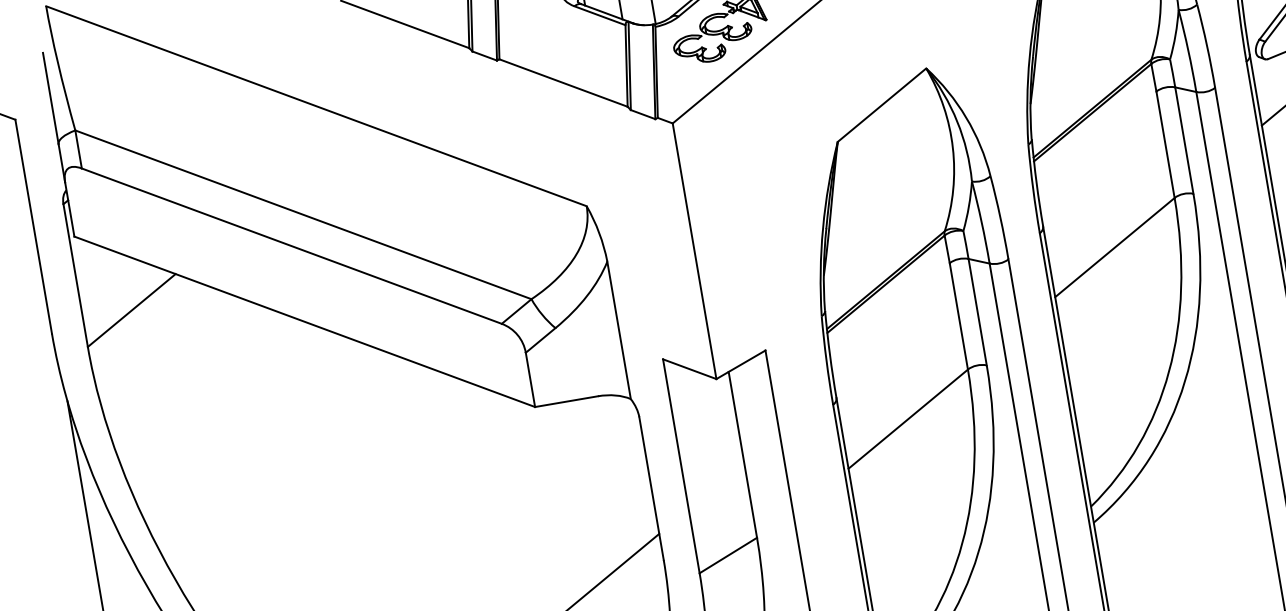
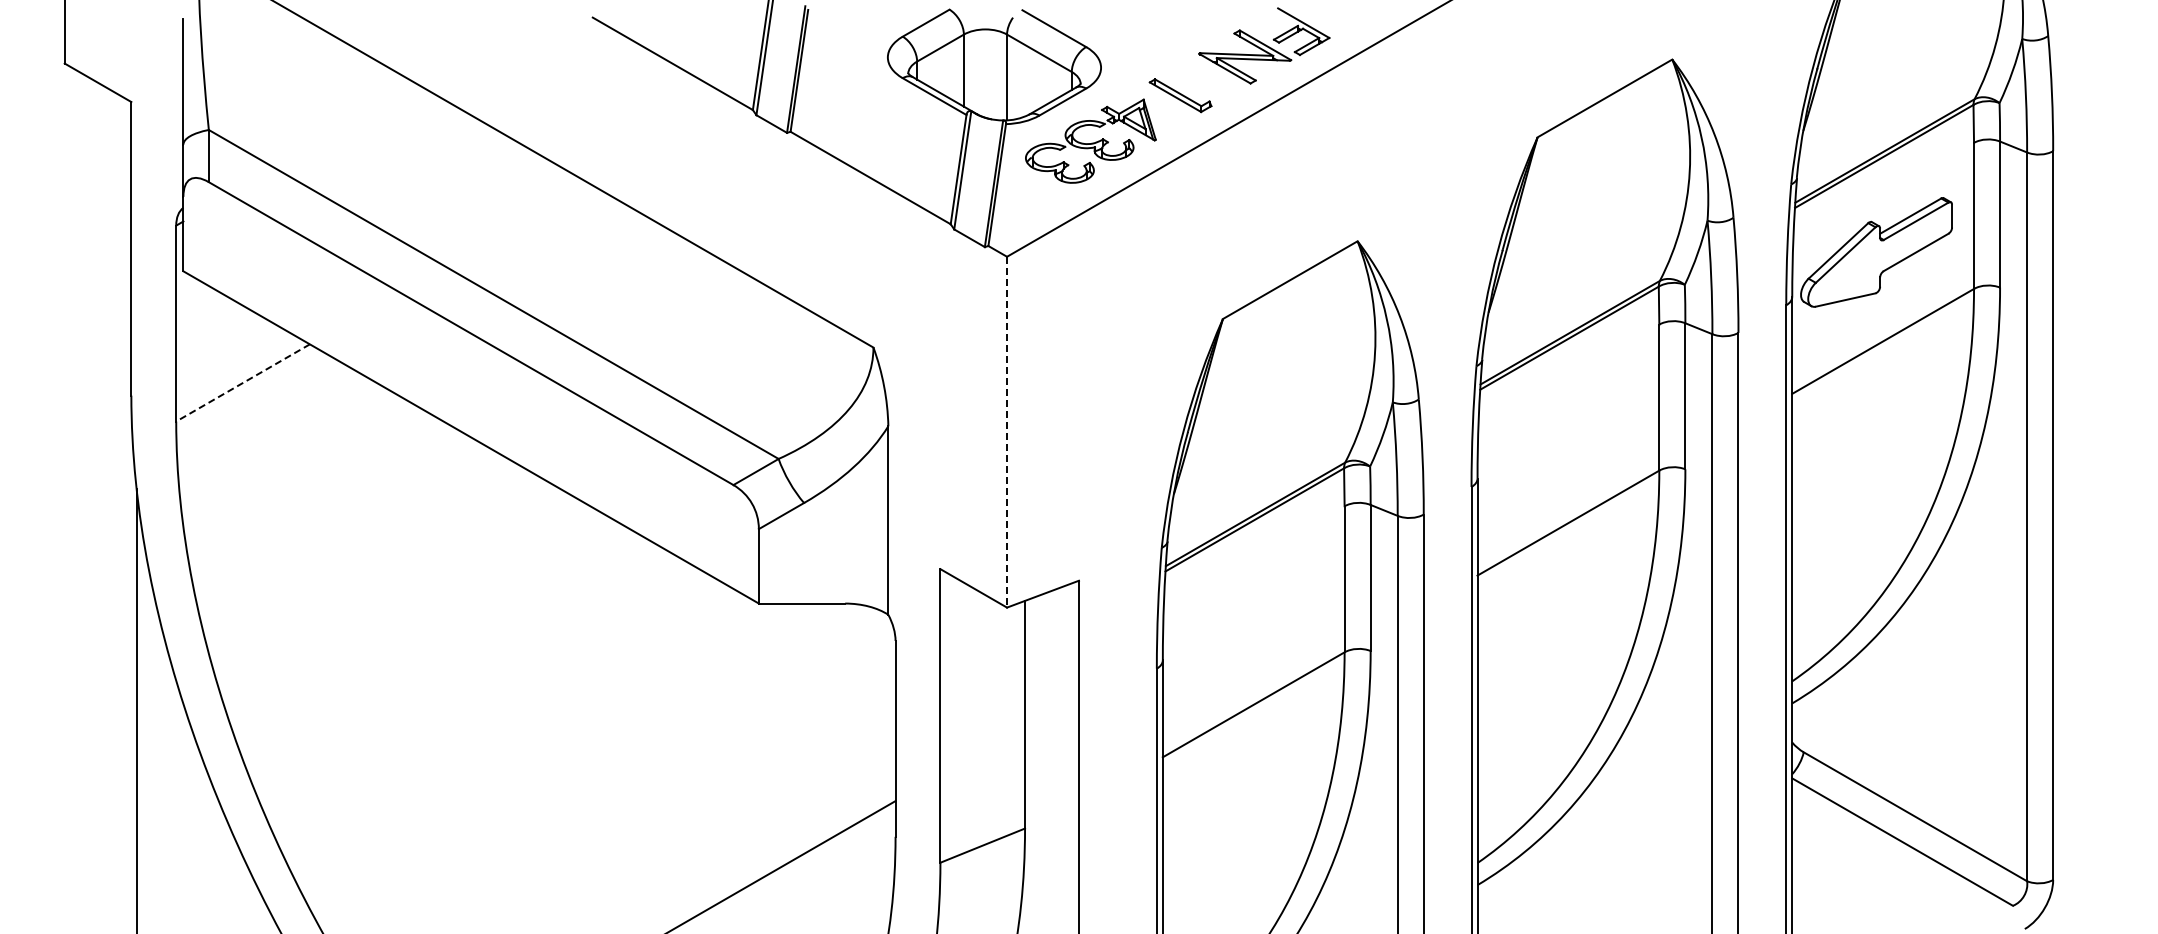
line: (694, 251) -> (1007, 432), solid -> dashed
line: (131, 310) -> (242, 383), solid -> dashed

